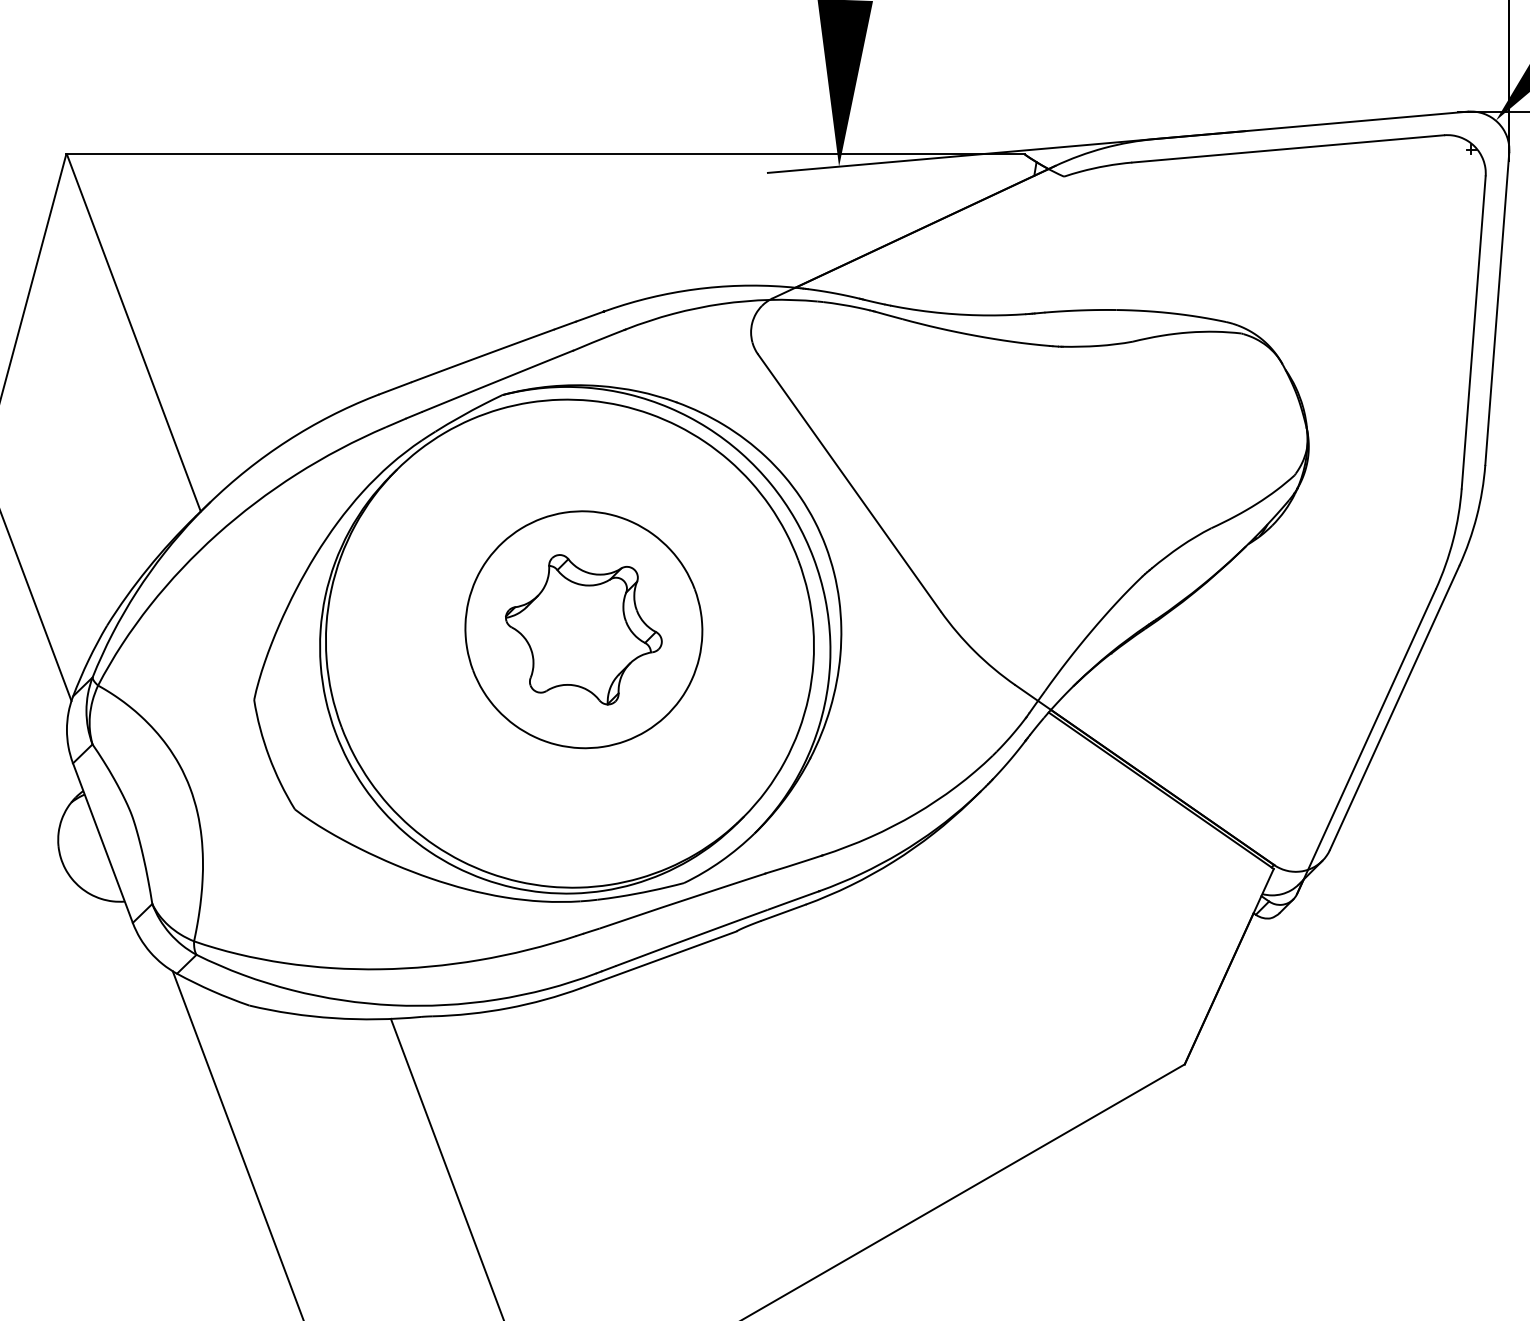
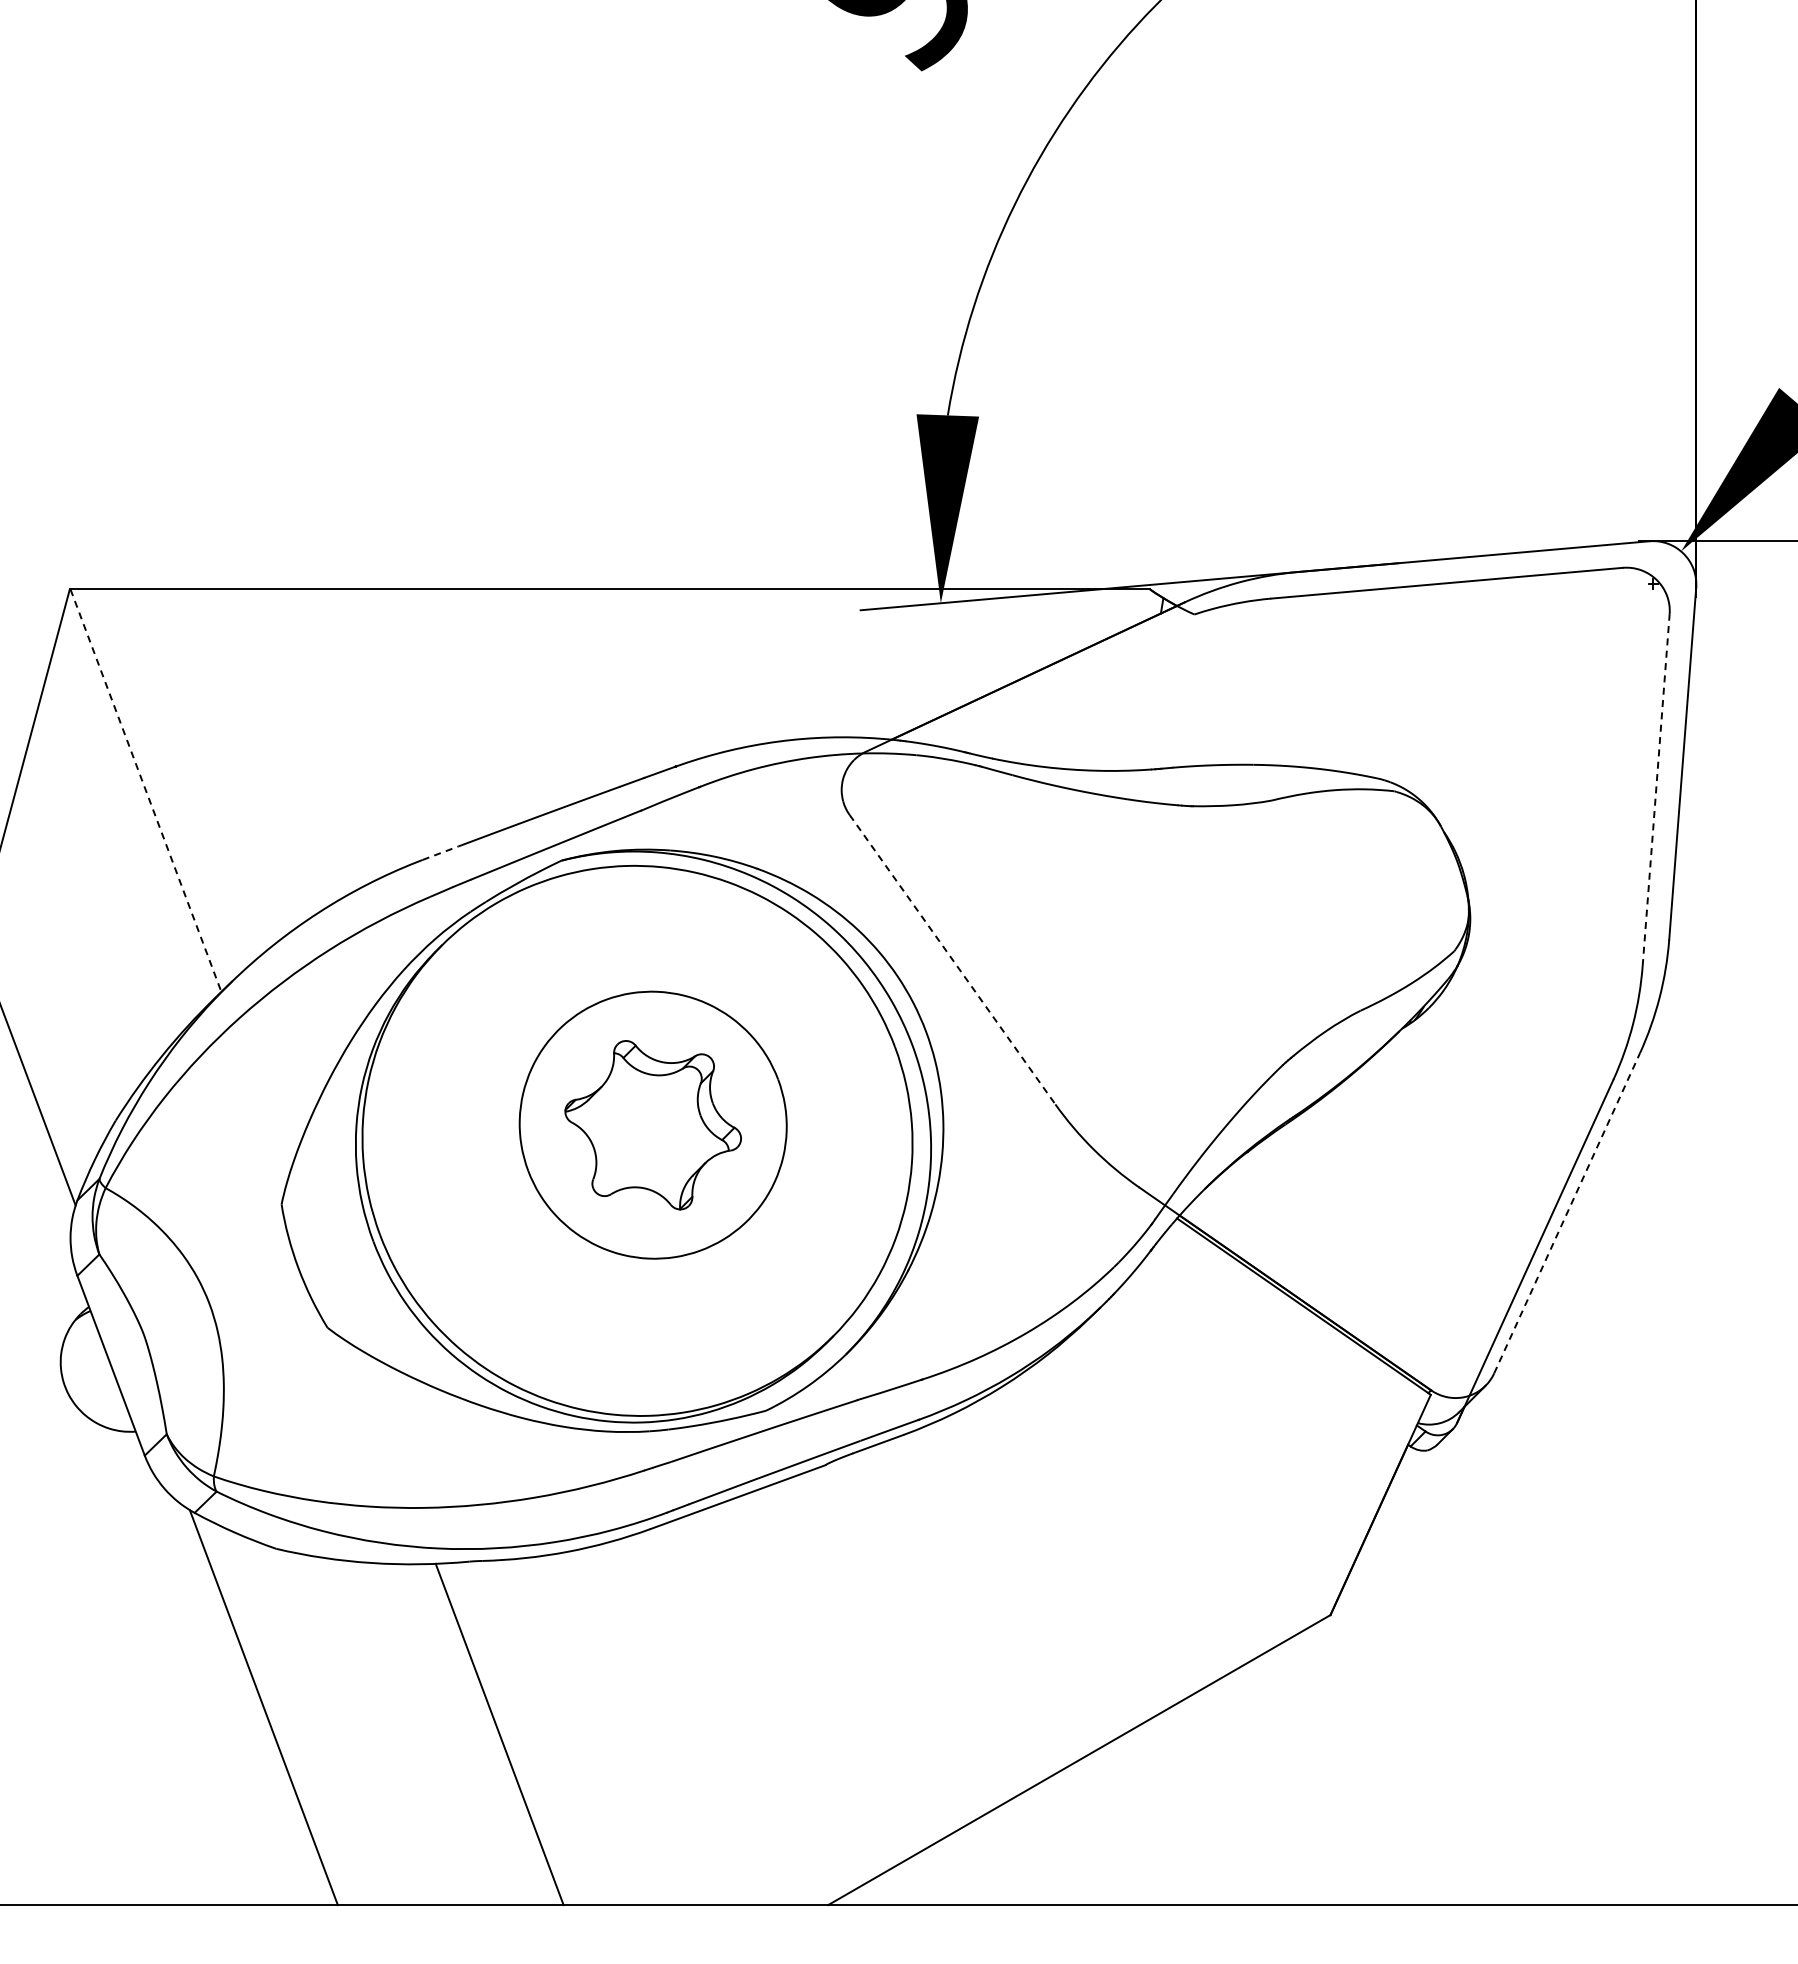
line: (1474, 331) -> (1656, 789), solid -> dashed
line: (133, 332) -> (145, 790), solid -> dashed
line: (395, 388) -> (440, 853), solid -> dashed
line: (849, 482) -> (952, 959), solid -> dashed
line: (1395, 708) -> (1567, 1213), solid -> dashed

